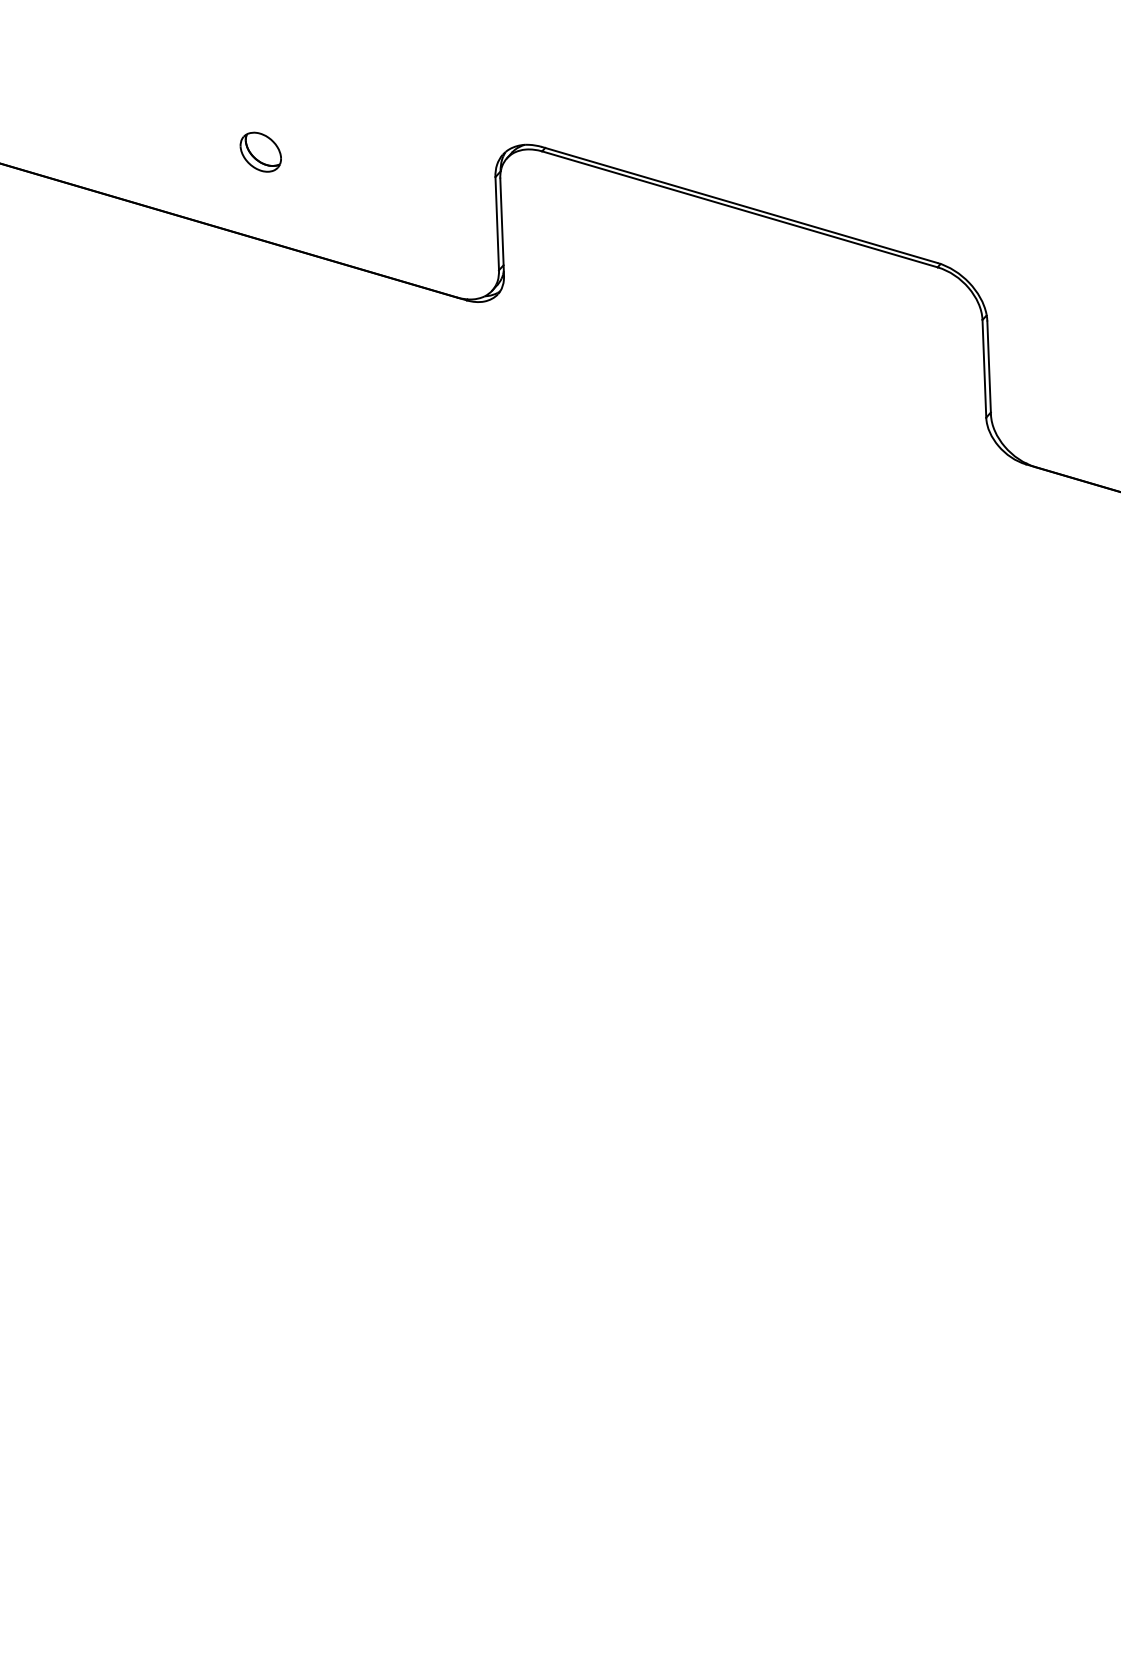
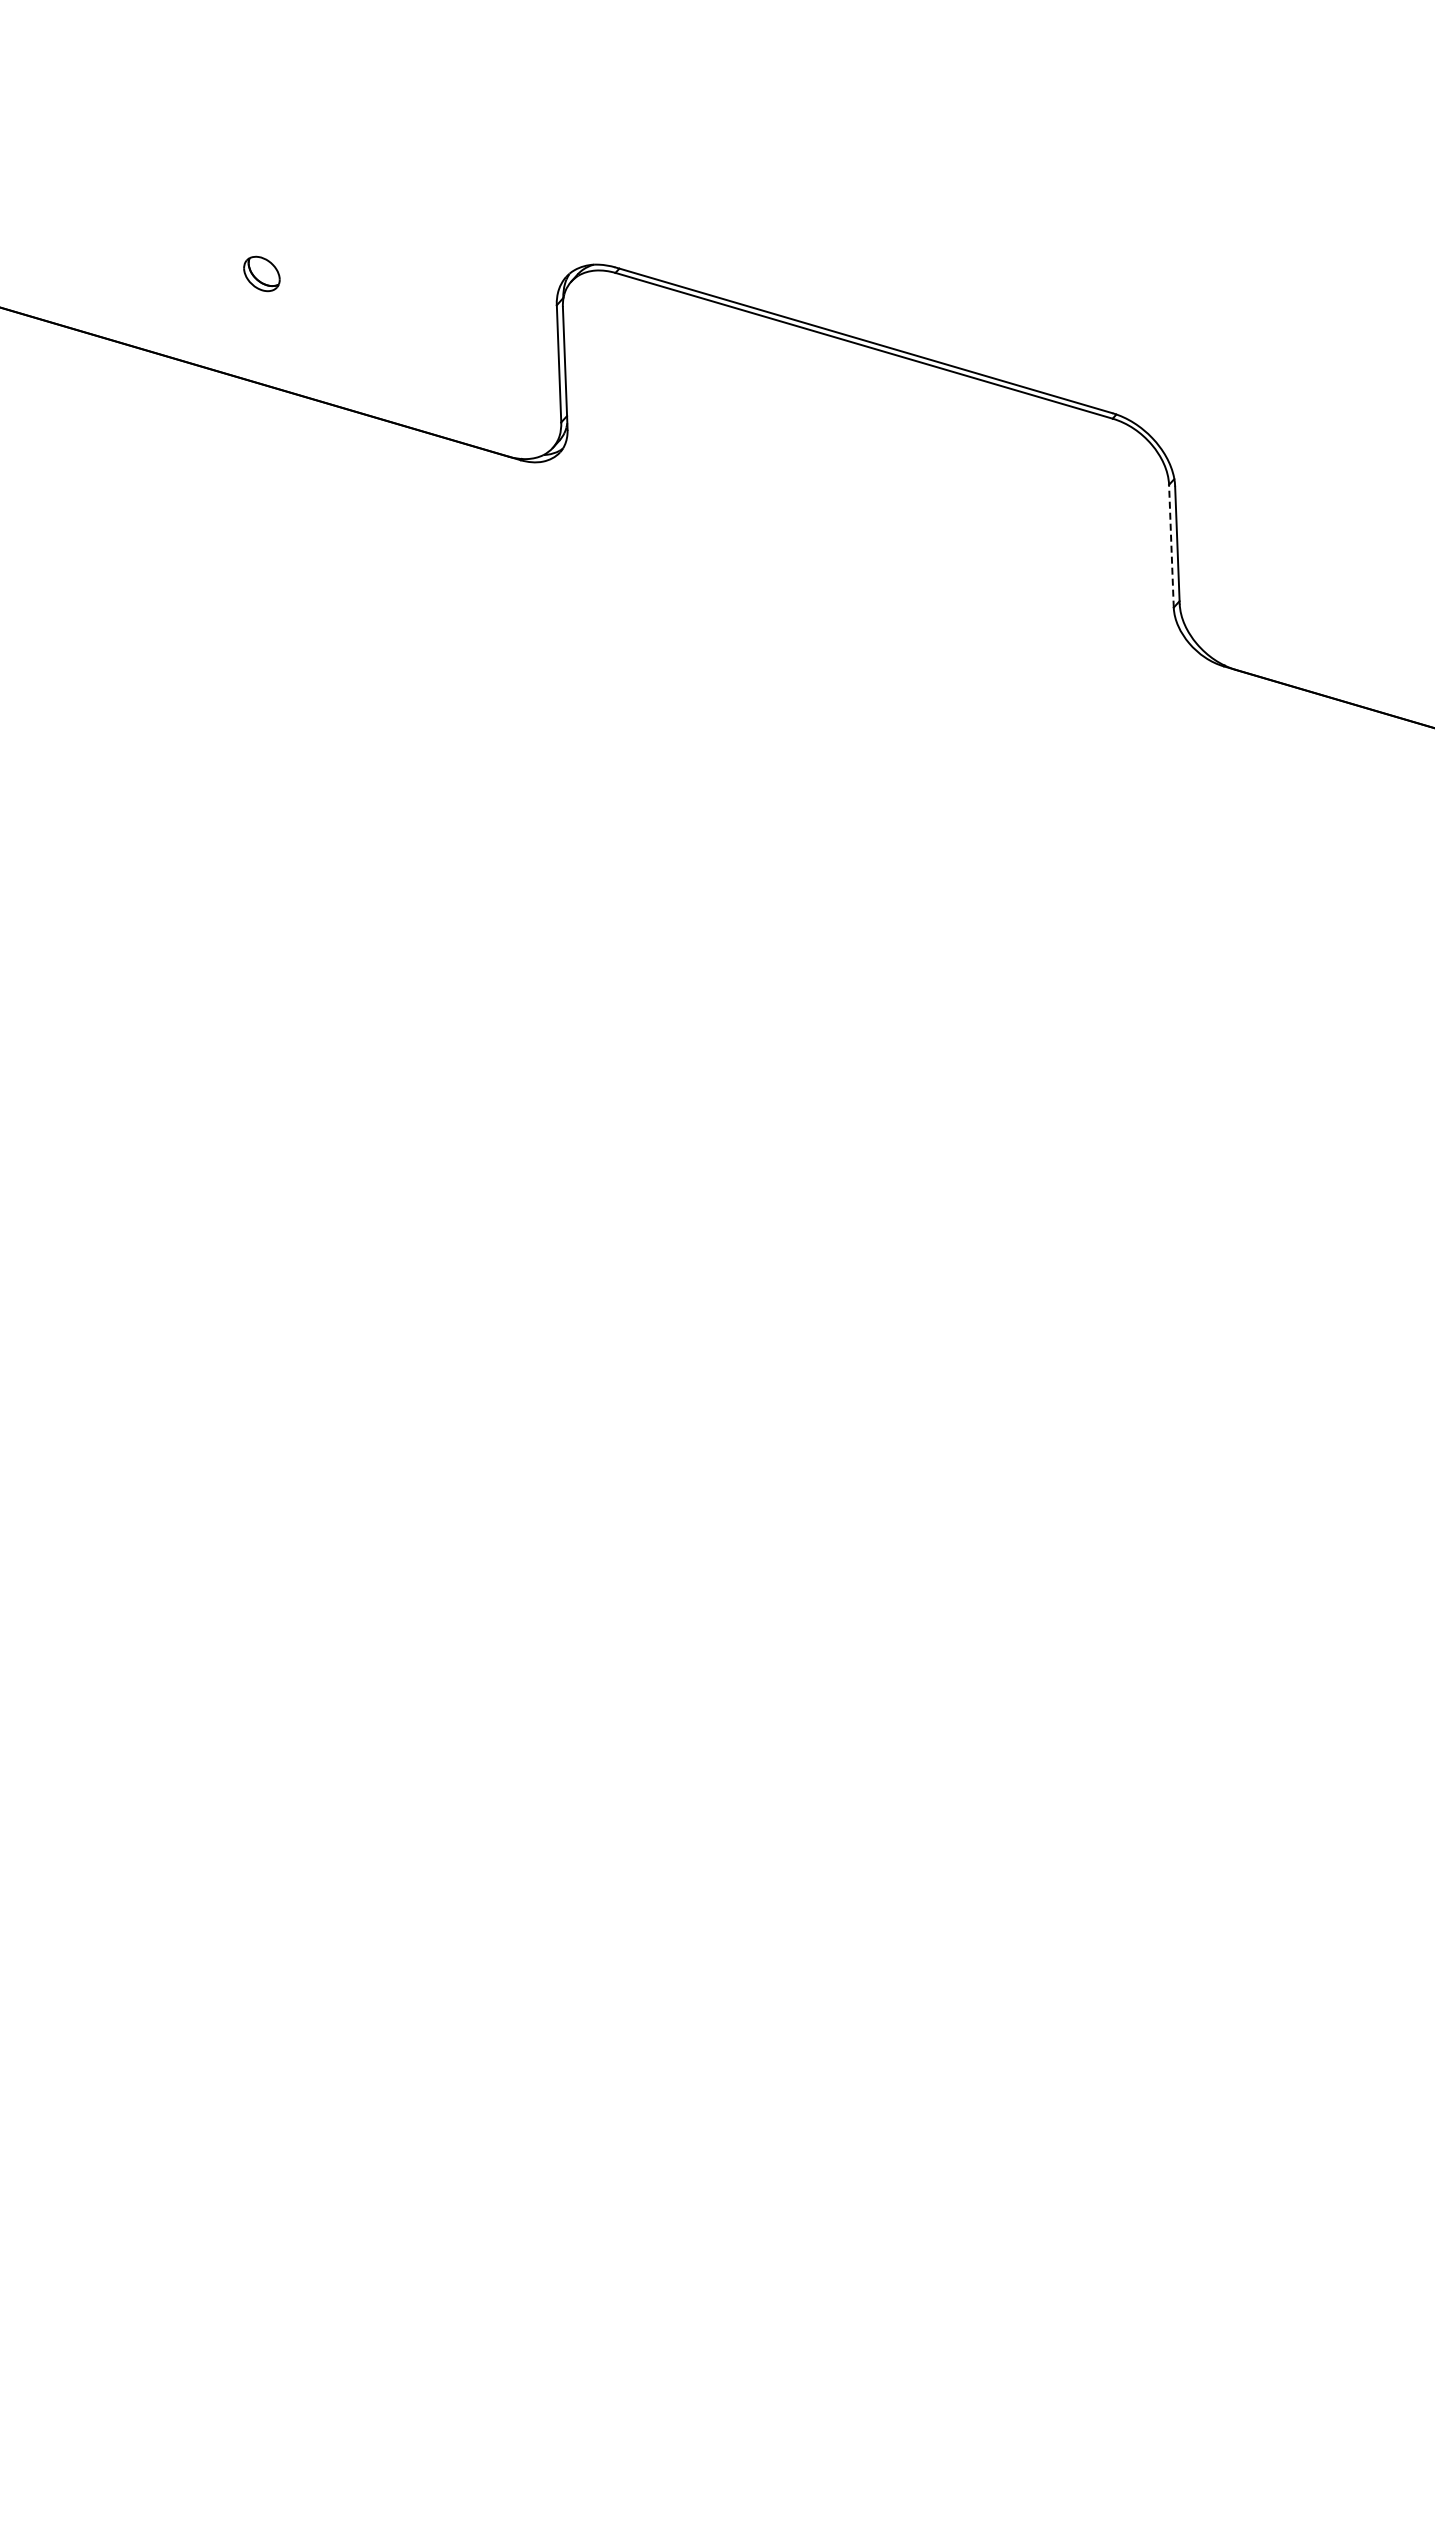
part: (260, 151) -> (261, 273), size x0.7
line: (984, 368) -> (1171, 545), solid -> dashed

